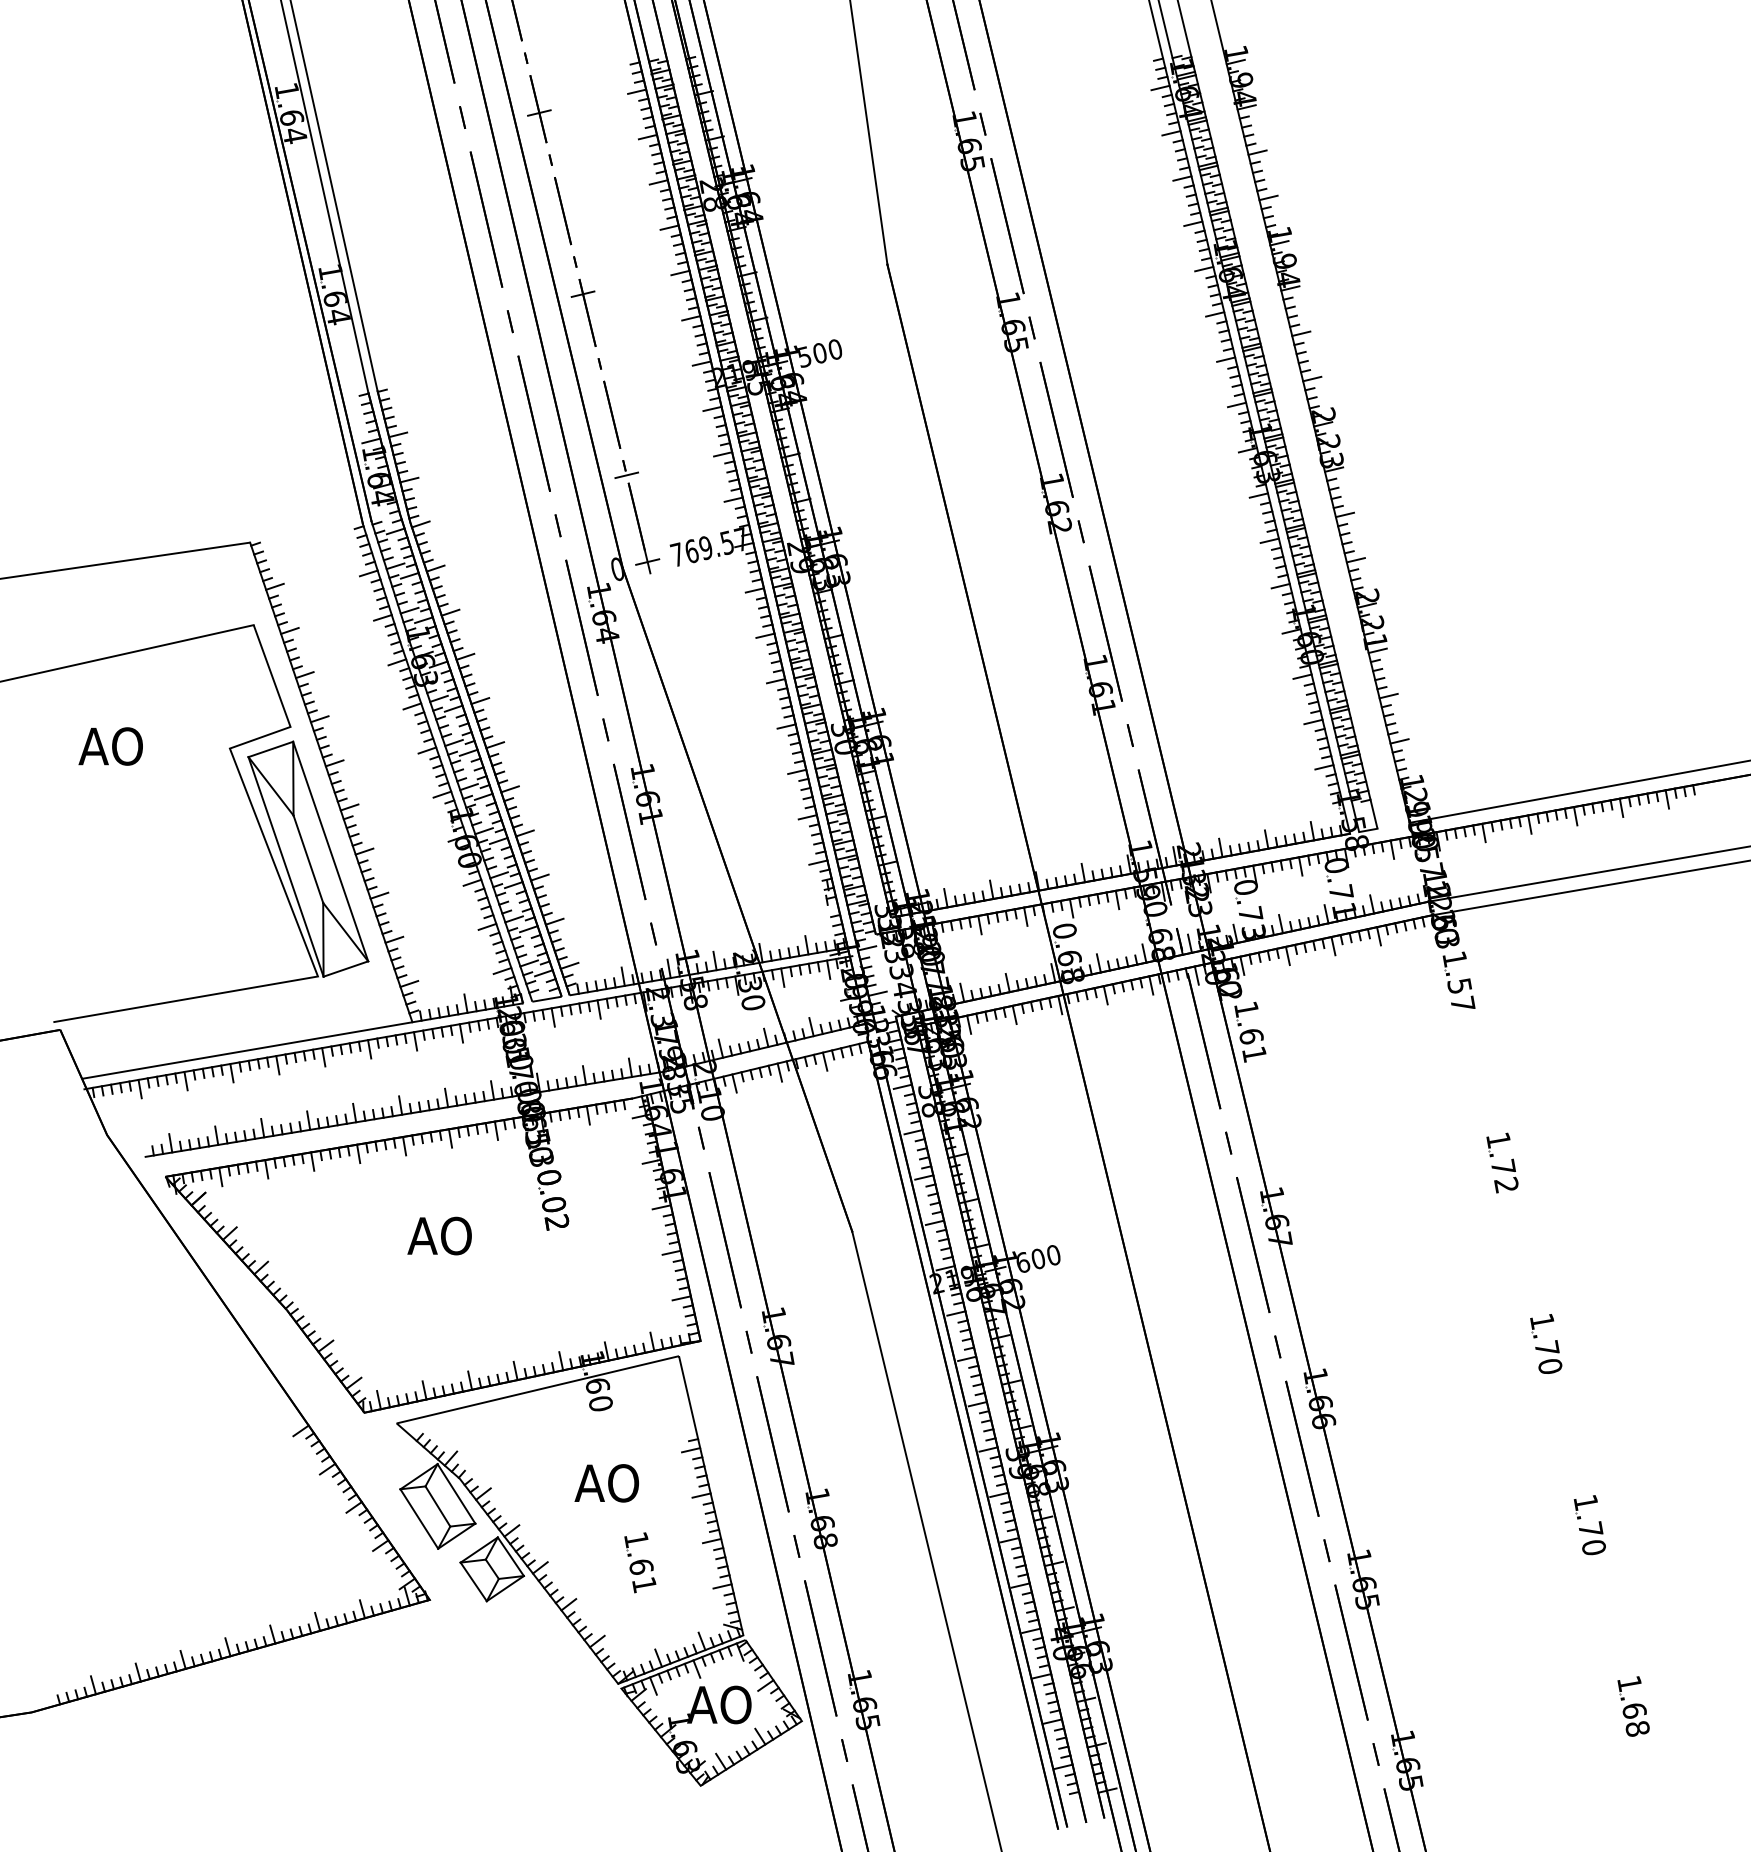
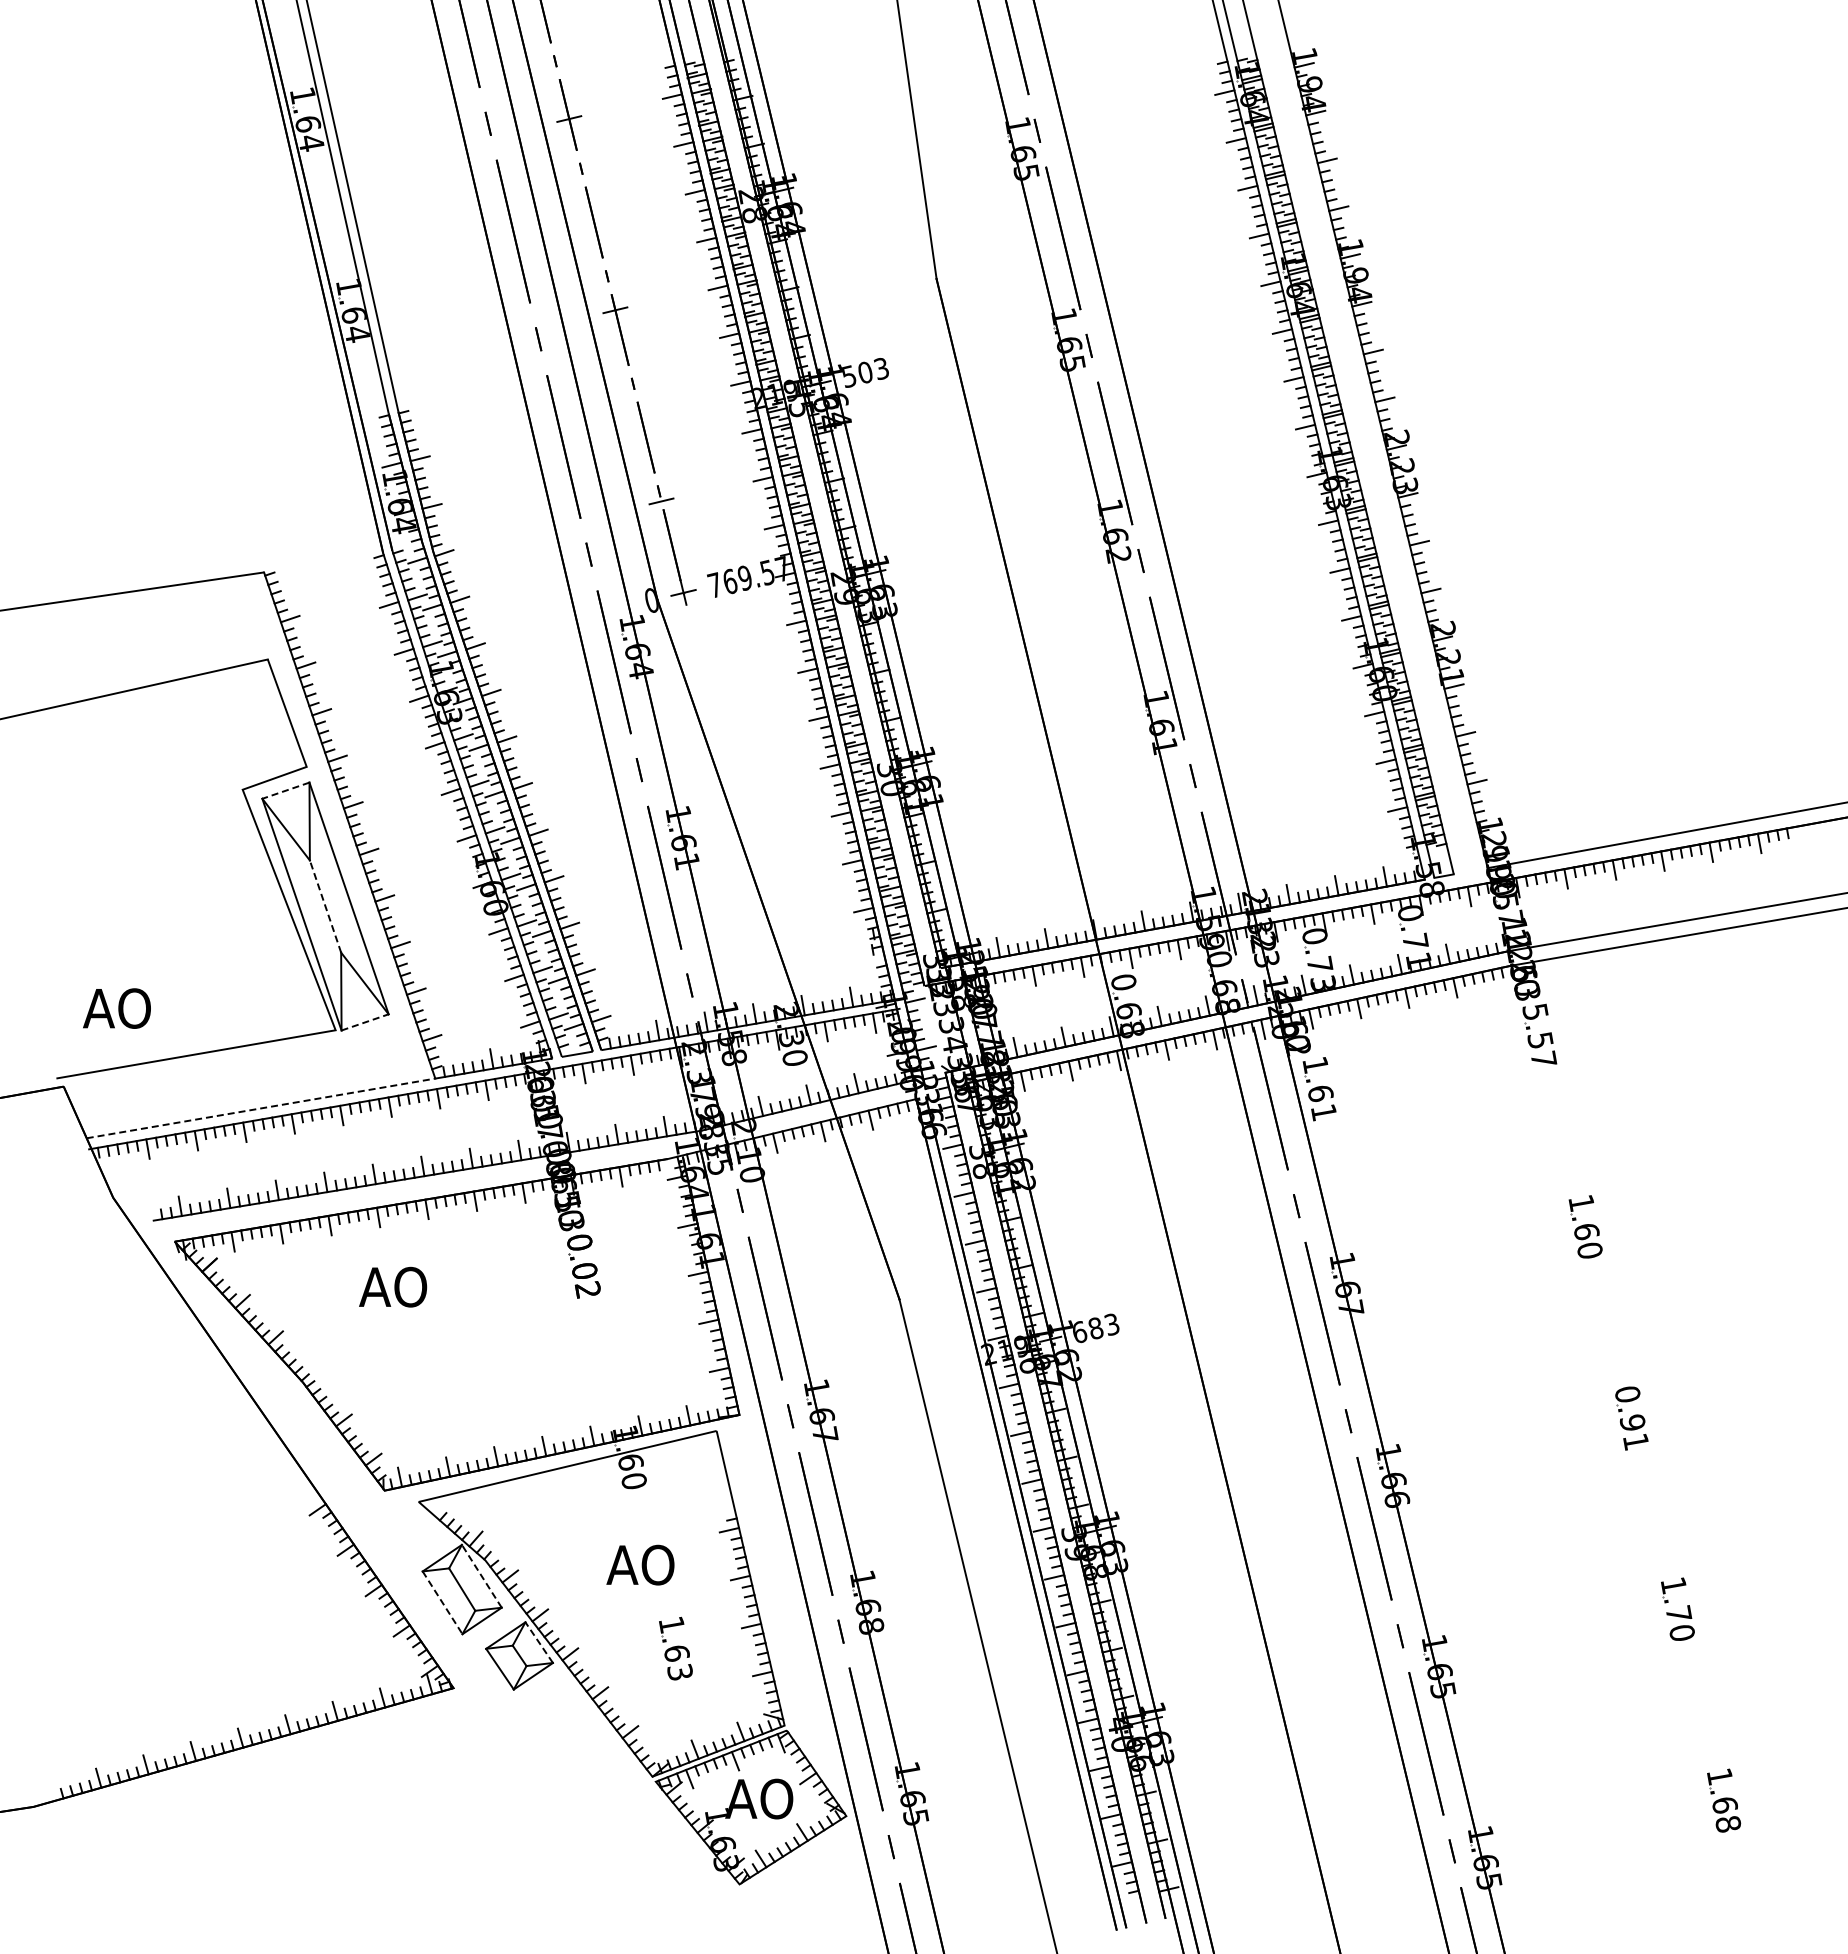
text: (834, 349) -> (880, 368), 500 -> 503
text: (110, 746) -> (116, 1008), moved
line: (270, 749) -> (285, 790), solid -> dashed
line: (308, 859) -> (325, 906), solid -> dashed
text: (1454, 958) -> (1535, 1011), 1.57 -> 5.57
line: (346, 969) -> (365, 1022), solid -> dashed
line: (247, 1050) -> (261, 1108), solid -> dashed
text: (1505, 1175) -> (1588, 1240), 1.72 -> 1.60
text: (440, 1235) -> (393, 1286), moved
text: (1045, 1257) -> (1103, 1326), 600 -> 683
text: (1545, 1344) -> (1631, 1418), 1.70 -> 0.91
line: (456, 1493) -> (481, 1575), solid -> dashed
line: (419, 1519) -> (442, 1603), solid -> dashed
line: (511, 1556) -> (539, 1642), solid -> dashed
text: (643, 1585) -> (679, 1672), 1.61 -> 1.63

